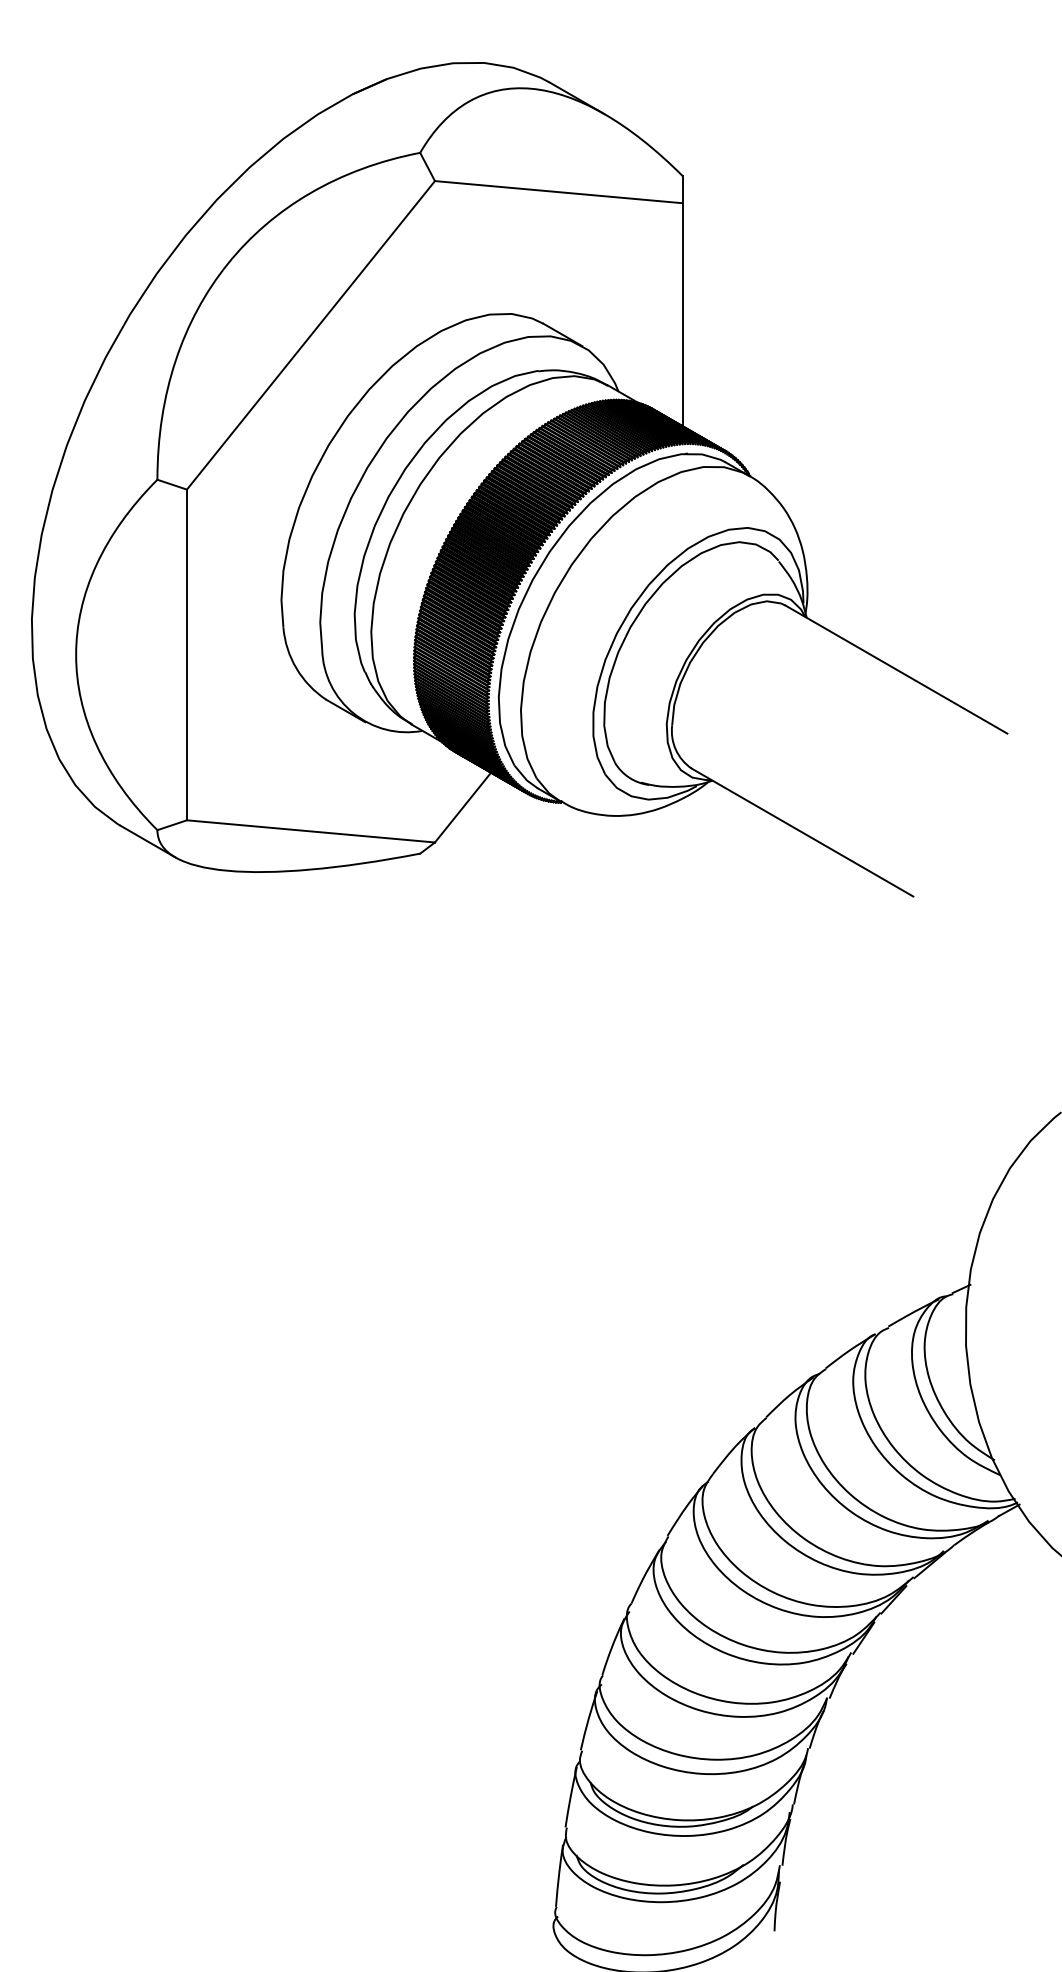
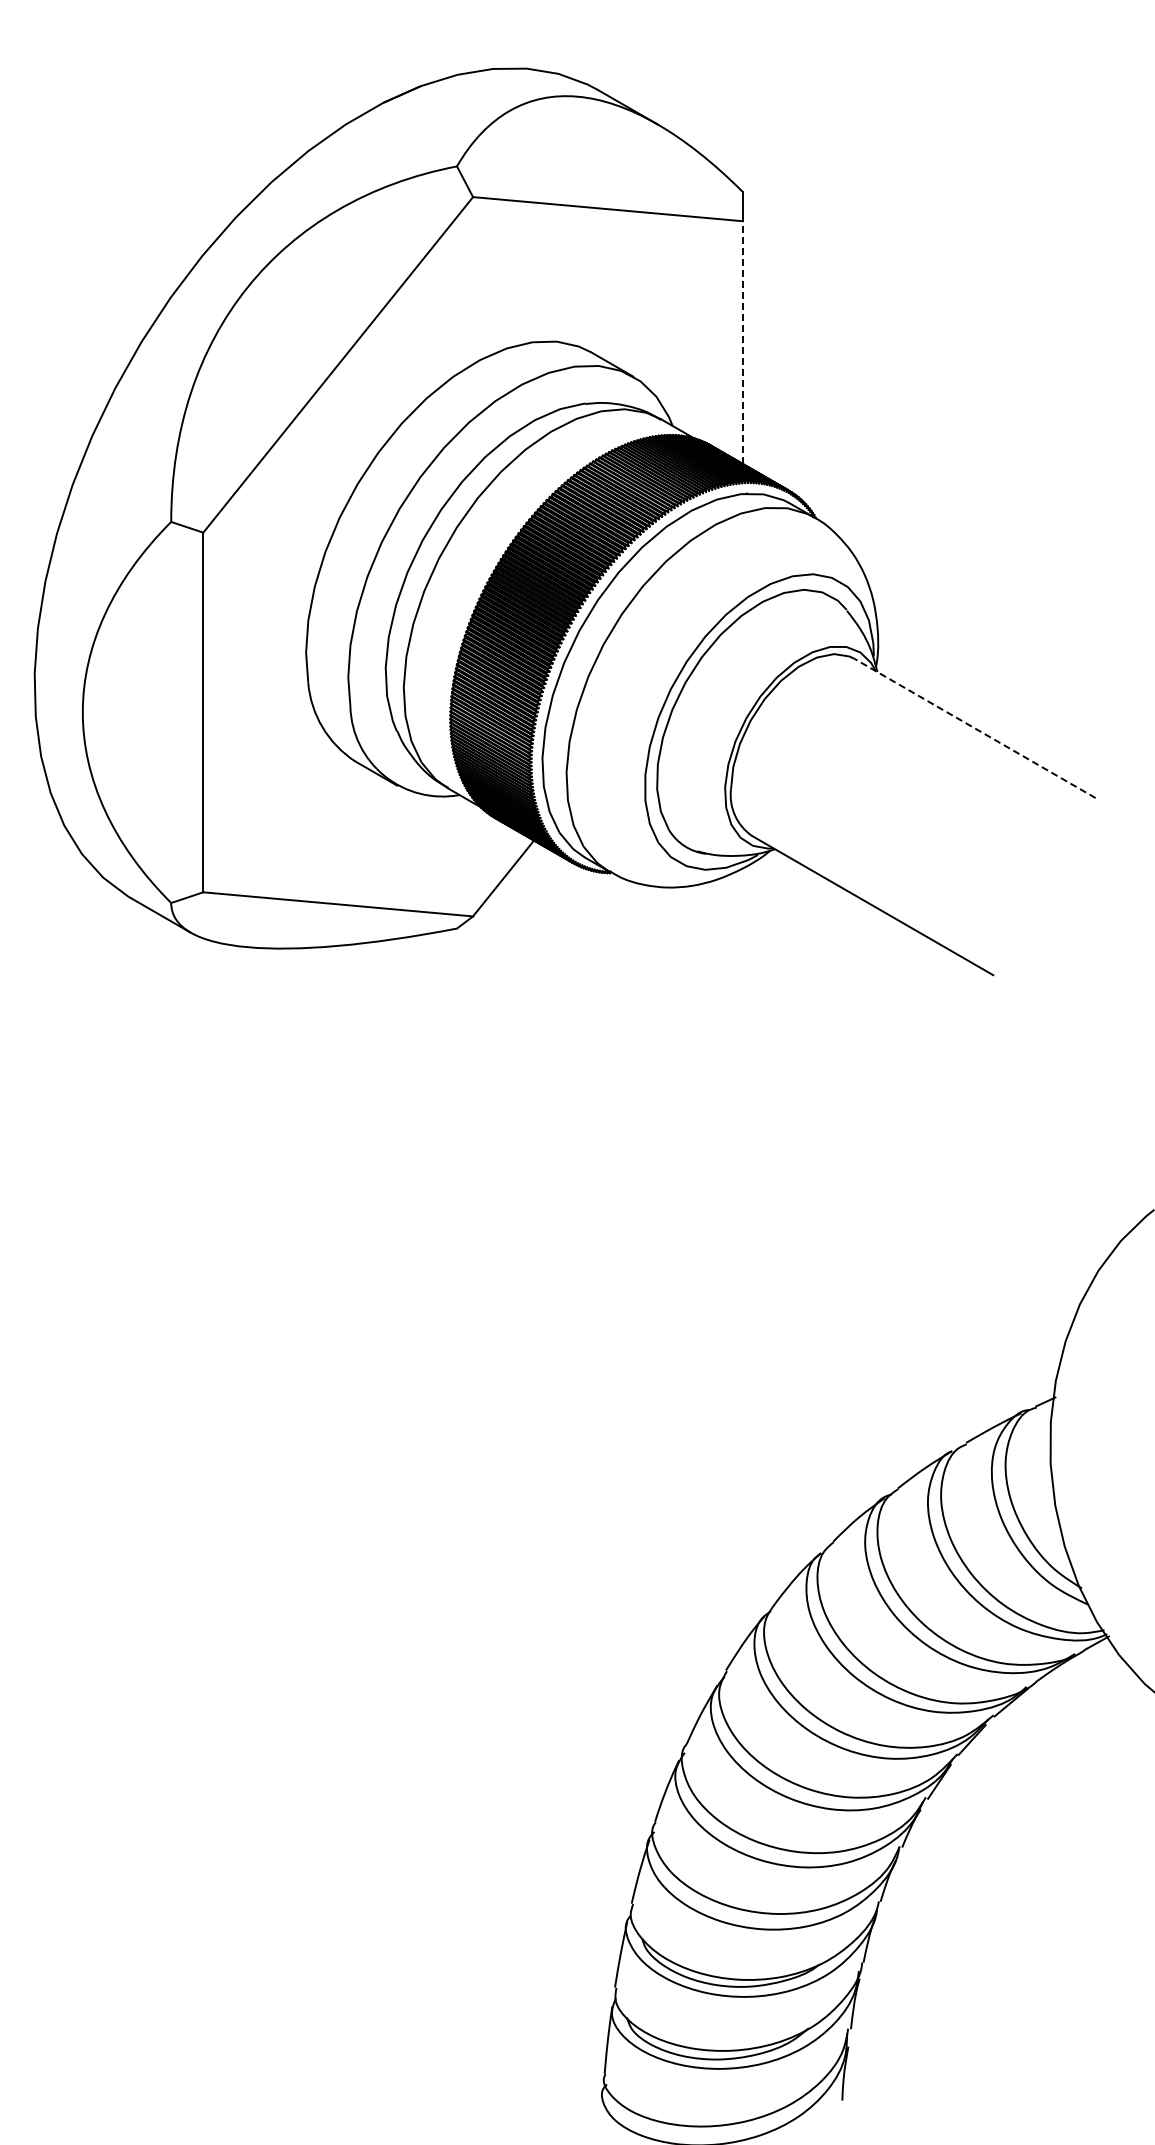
line: (682, 314) -> (742, 342), solid -> dashed
line: (896, 669) -> (974, 728), solid -> dashed

